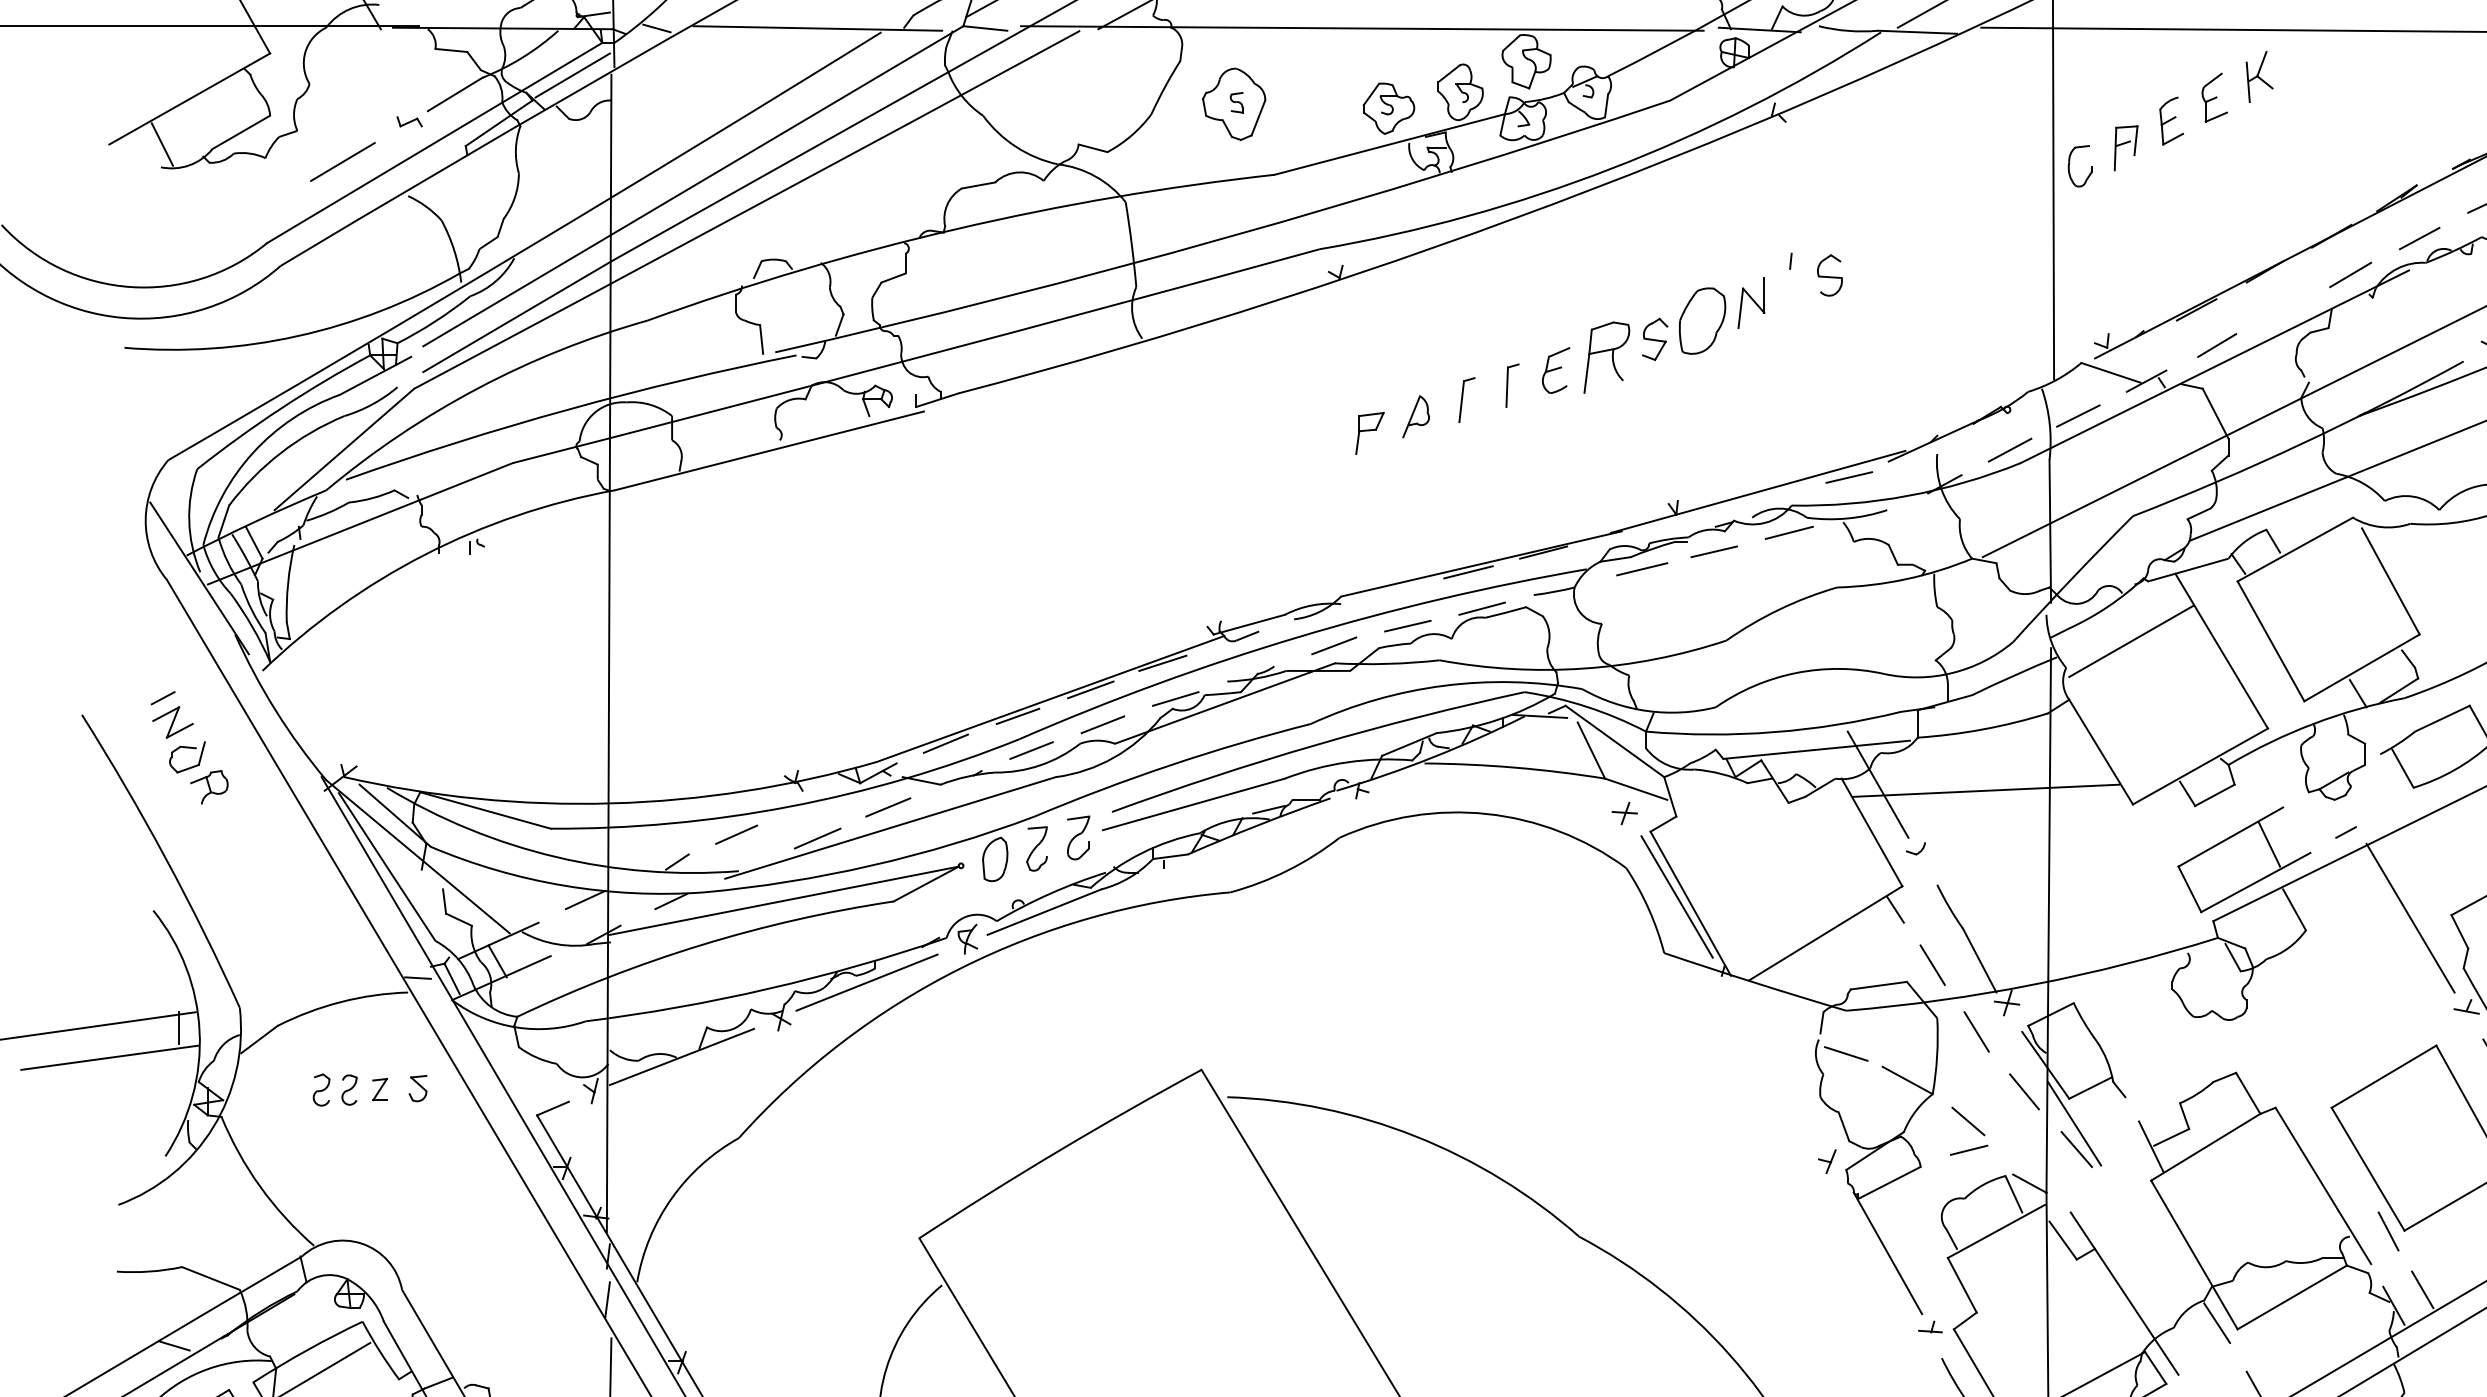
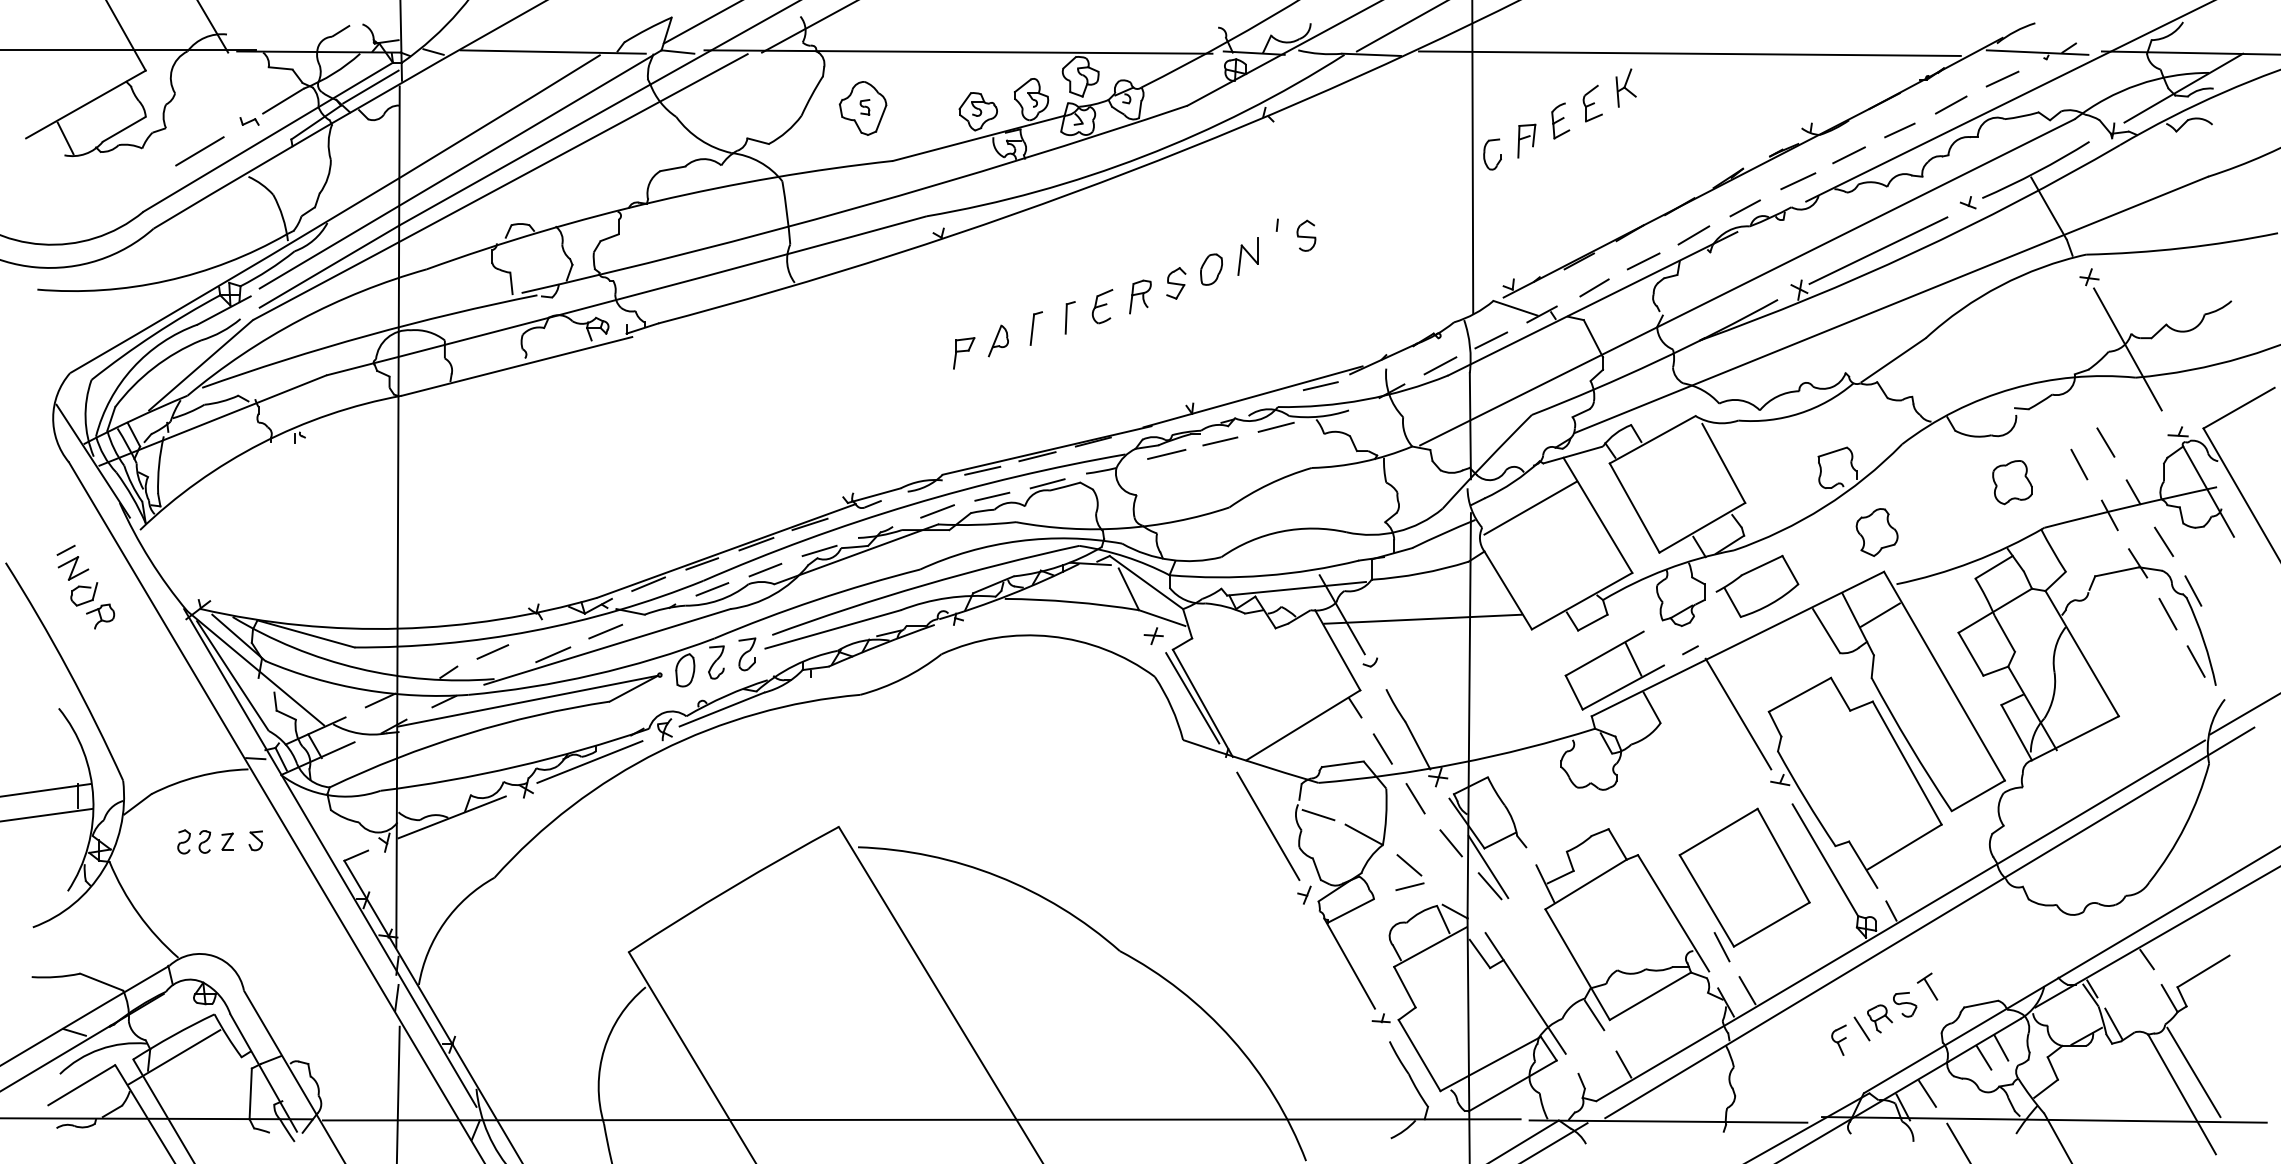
line: (2282, 309) -> (1643, 261), added
part: (1702, 320) -> (1211, 269), size x0.62
part: (1606, 357) -> (1140, 296), size x0.62
line: (1394, 590) -> (982, 470), added
line: (1778, 1069) -> (1268, 826), added

